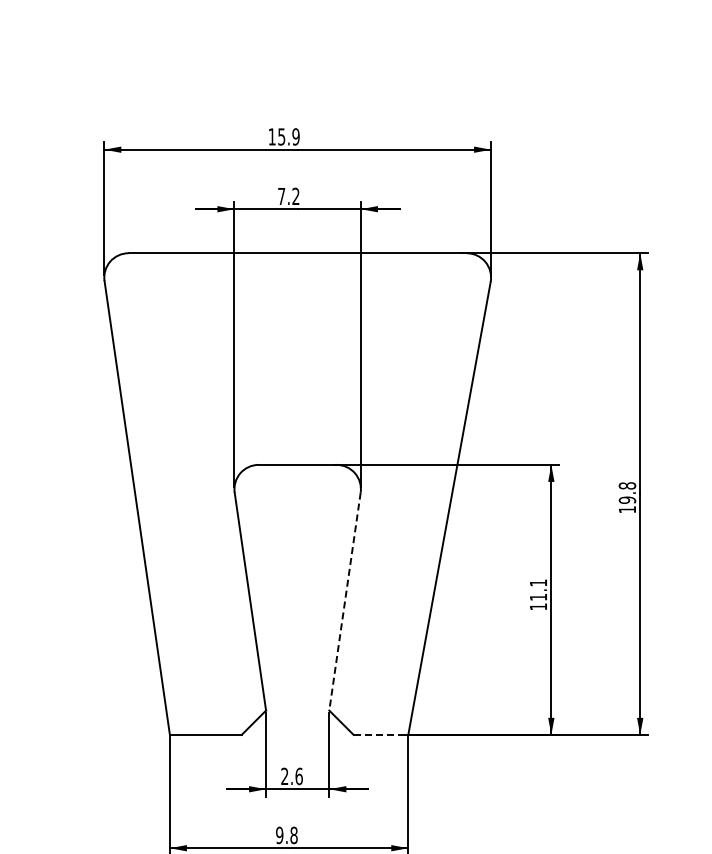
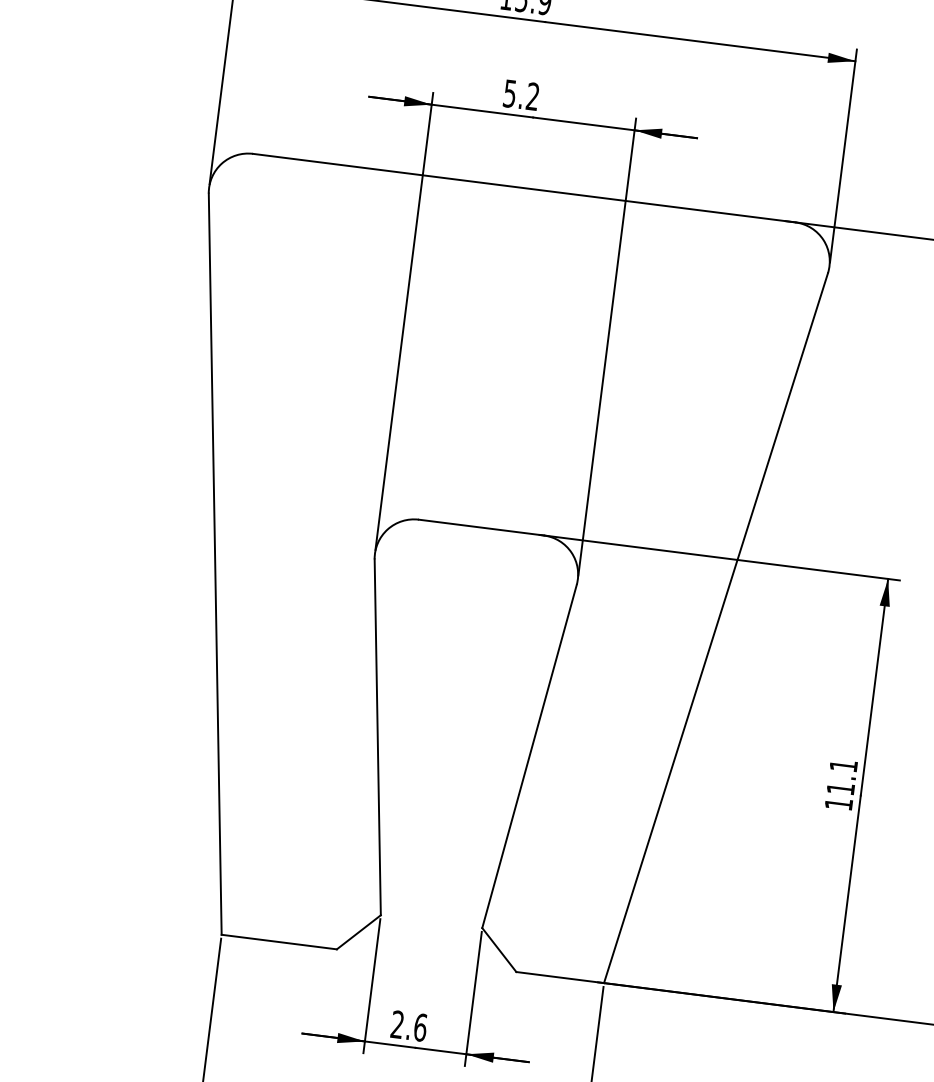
text: (281, 196) -> (509, 93), 7.2 -> 5.2
line: (344, 602) -> (528, 757), dashed -> solid
line: (381, 734) -> (561, 977), dashed -> solid

